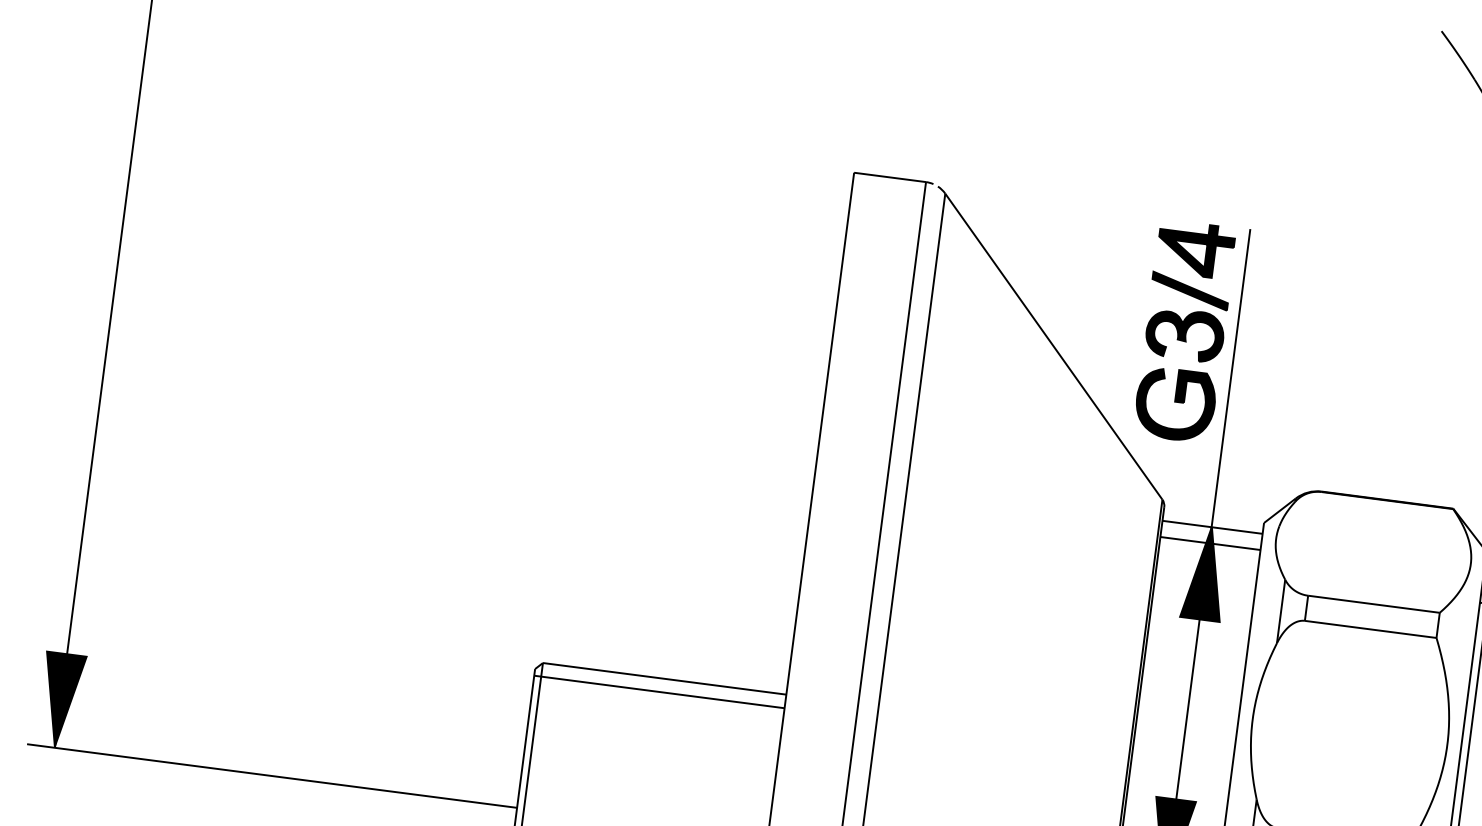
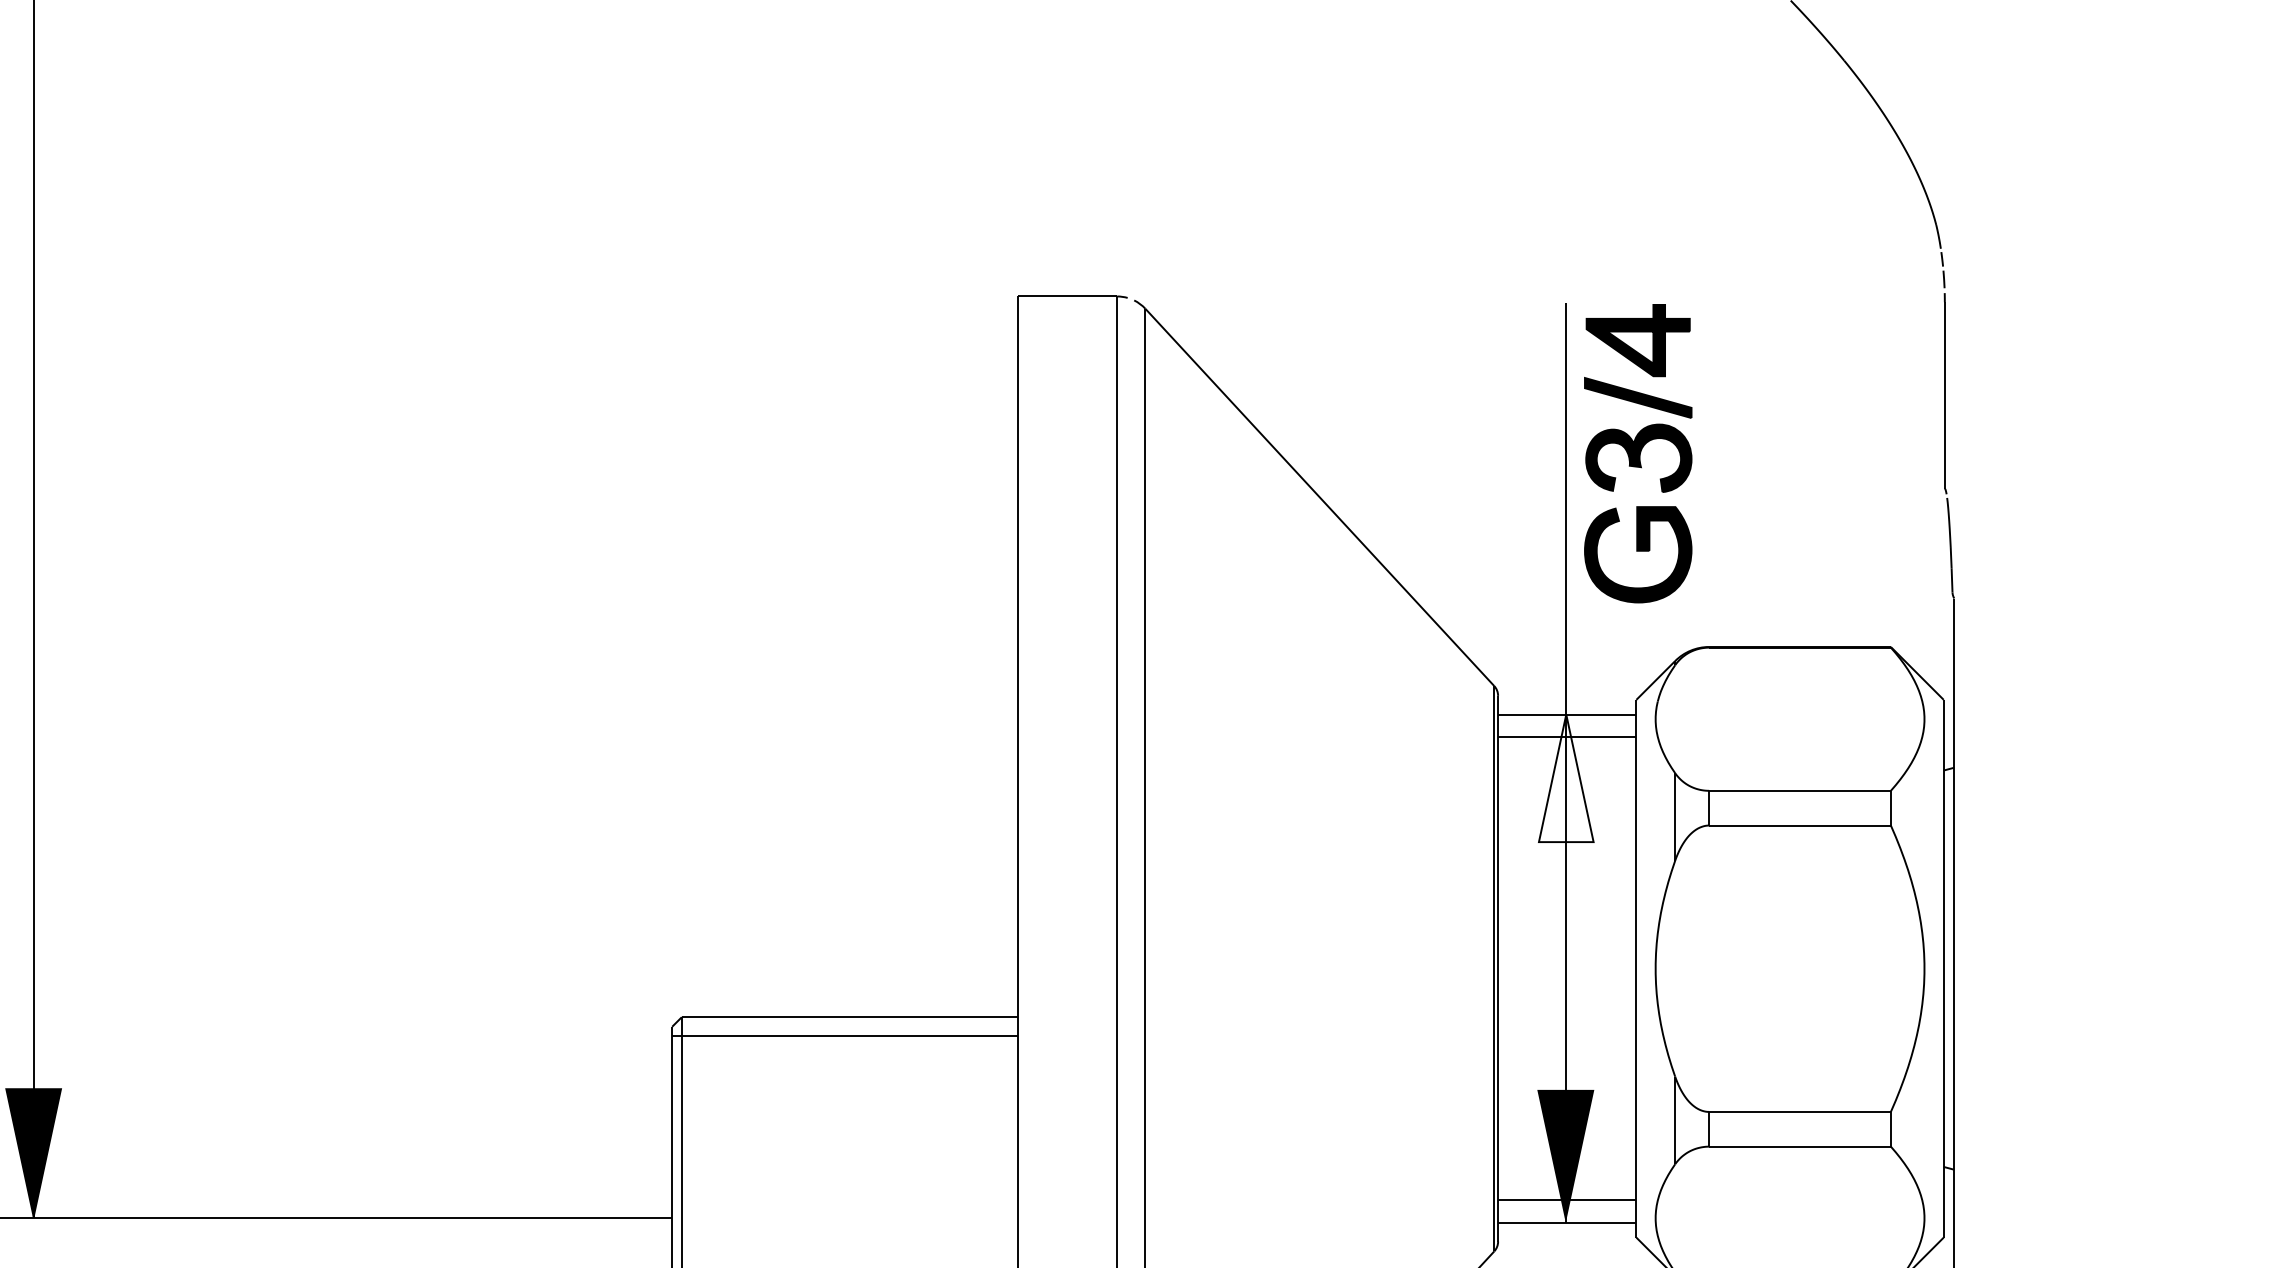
part: (1185, 331) -> (1638, 453), moved
fill: (1205, 573) -> (1565, 778), removed

